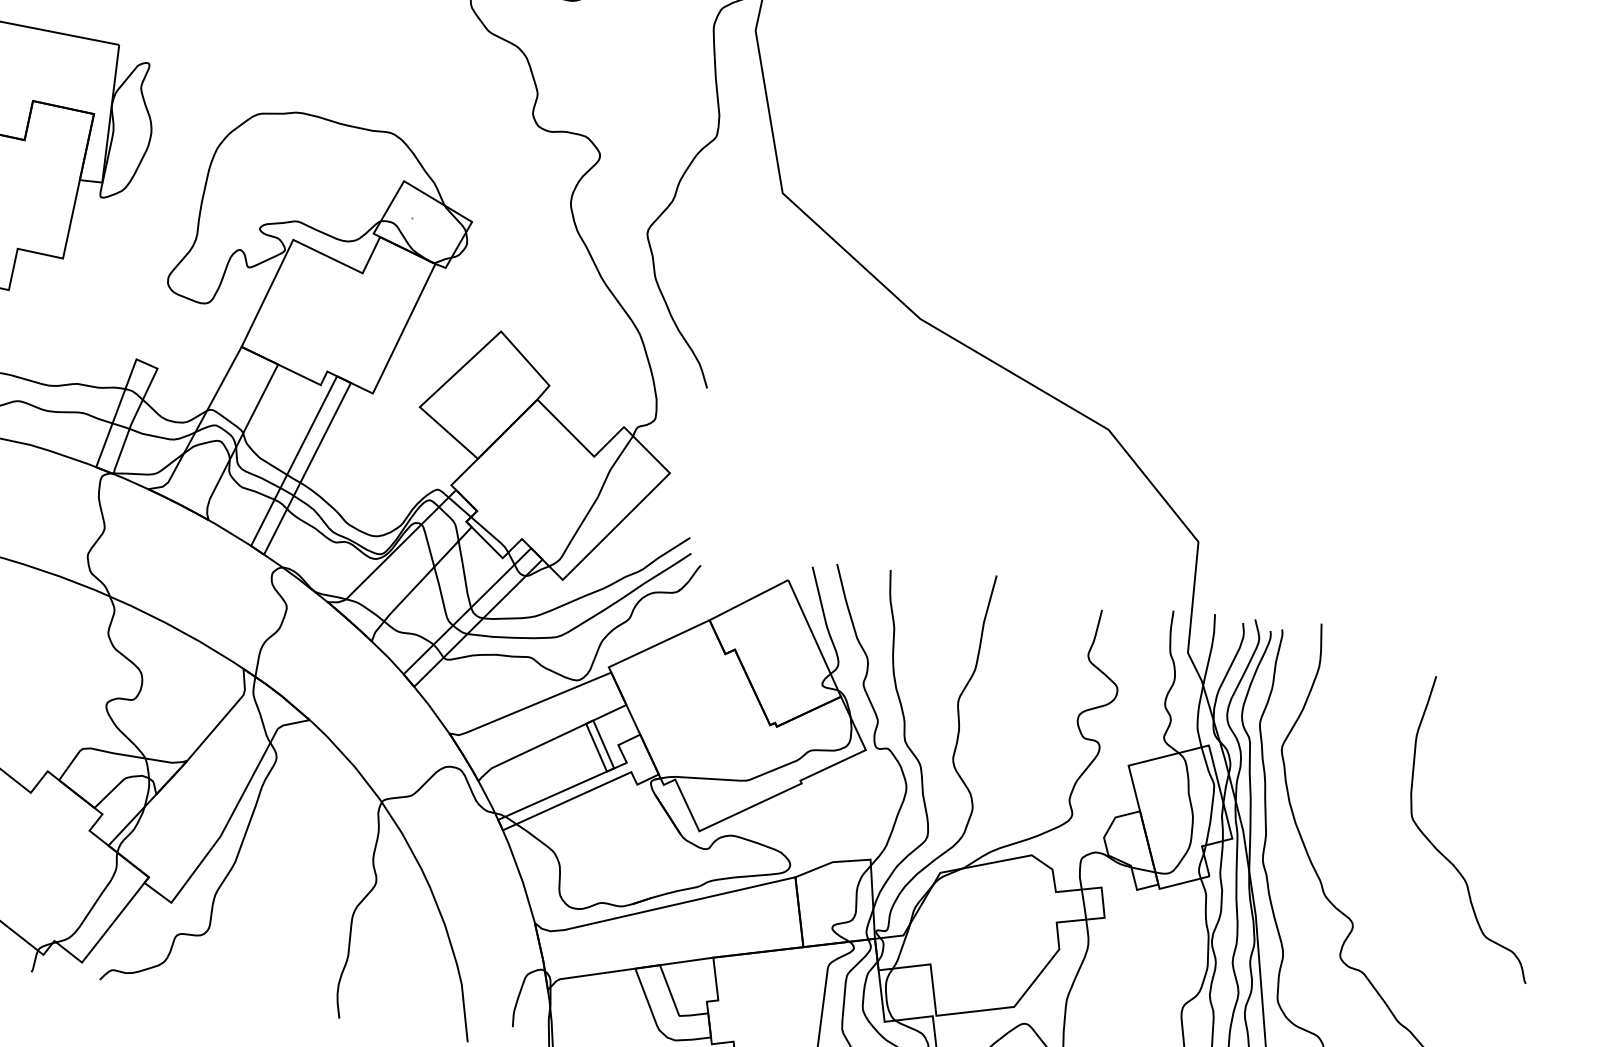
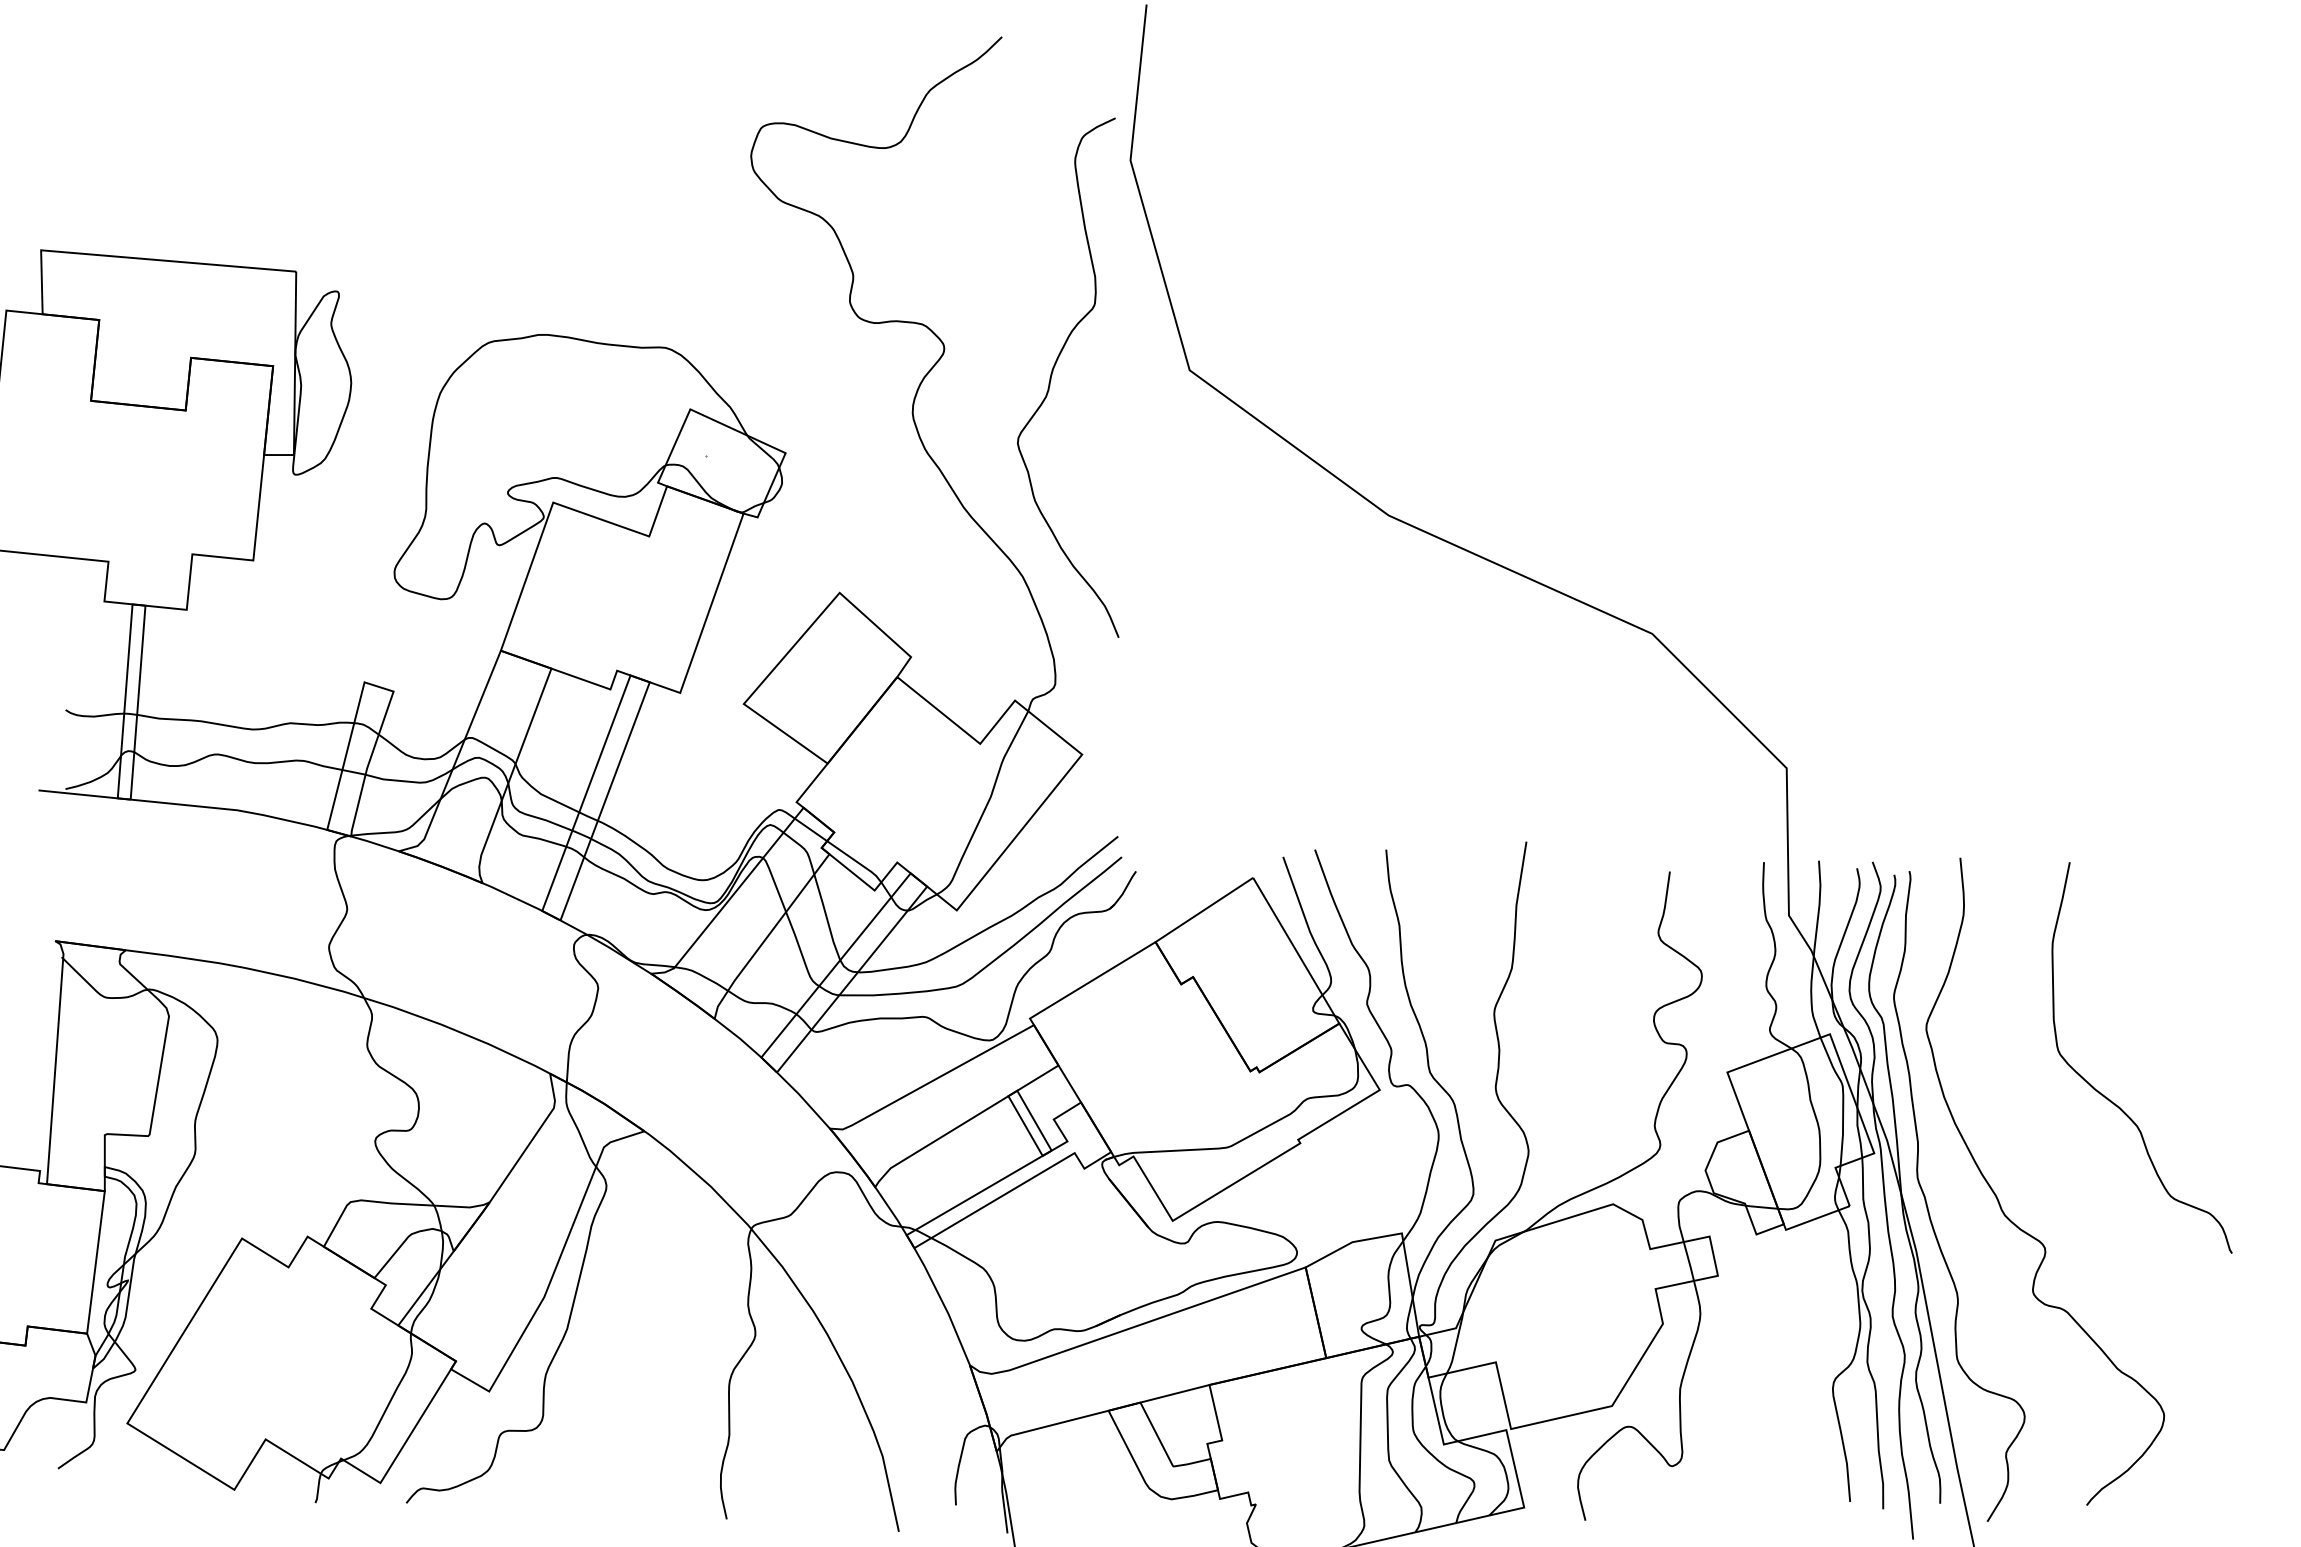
curve: (1447, 857) -> (2110, 1099), moved

